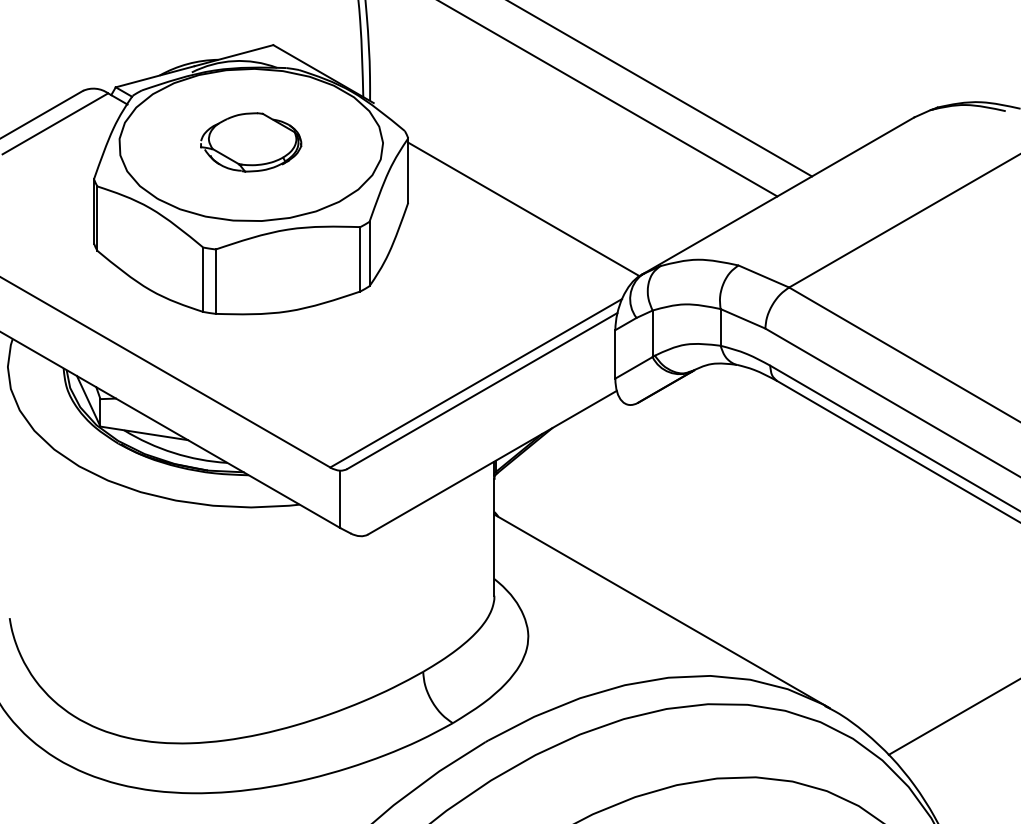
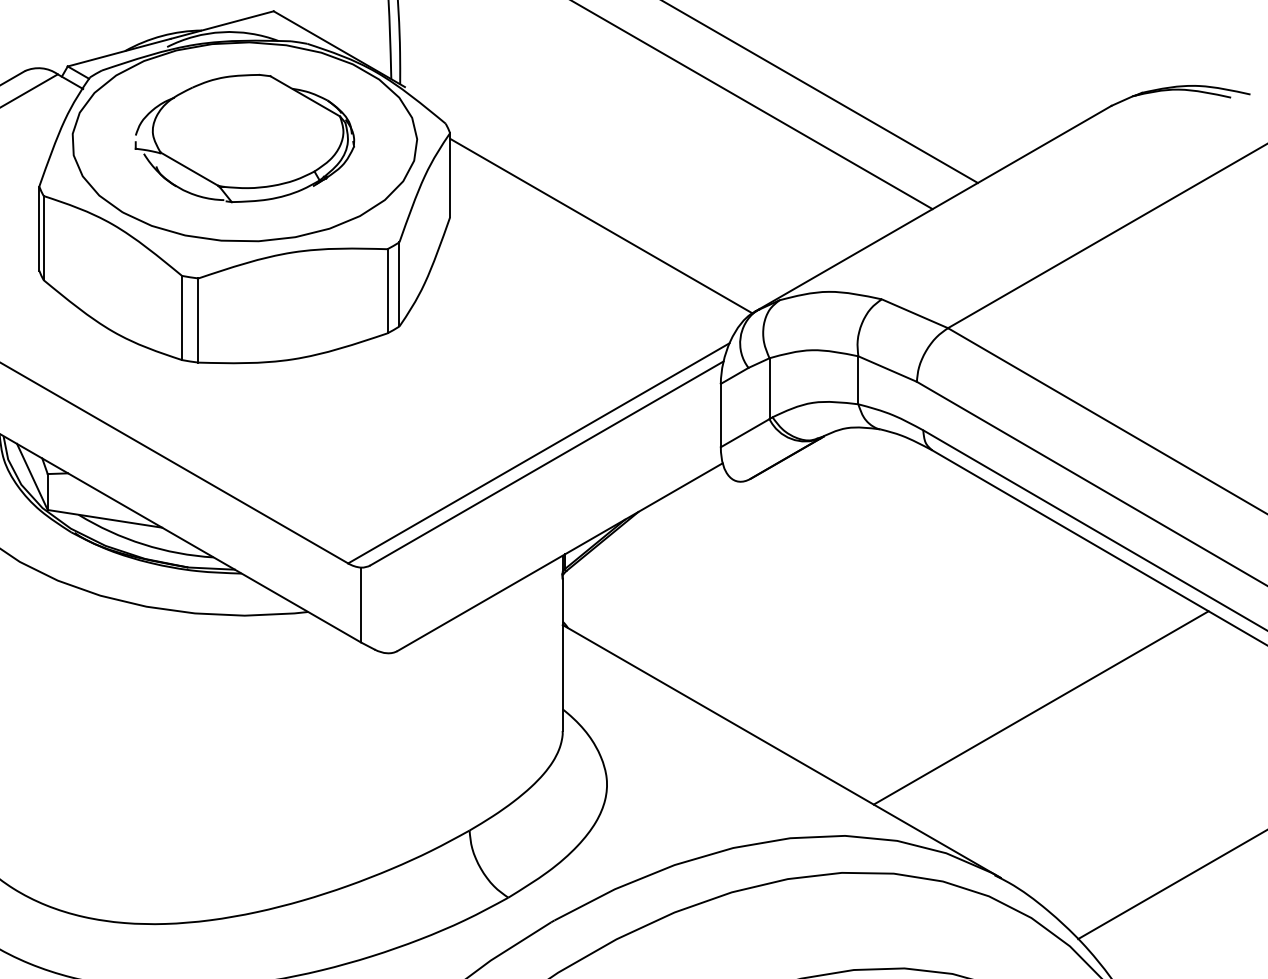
part: (250, 142) -> (243, 138), size x1.67
line: (860, 577) -> (1041, 707), added

